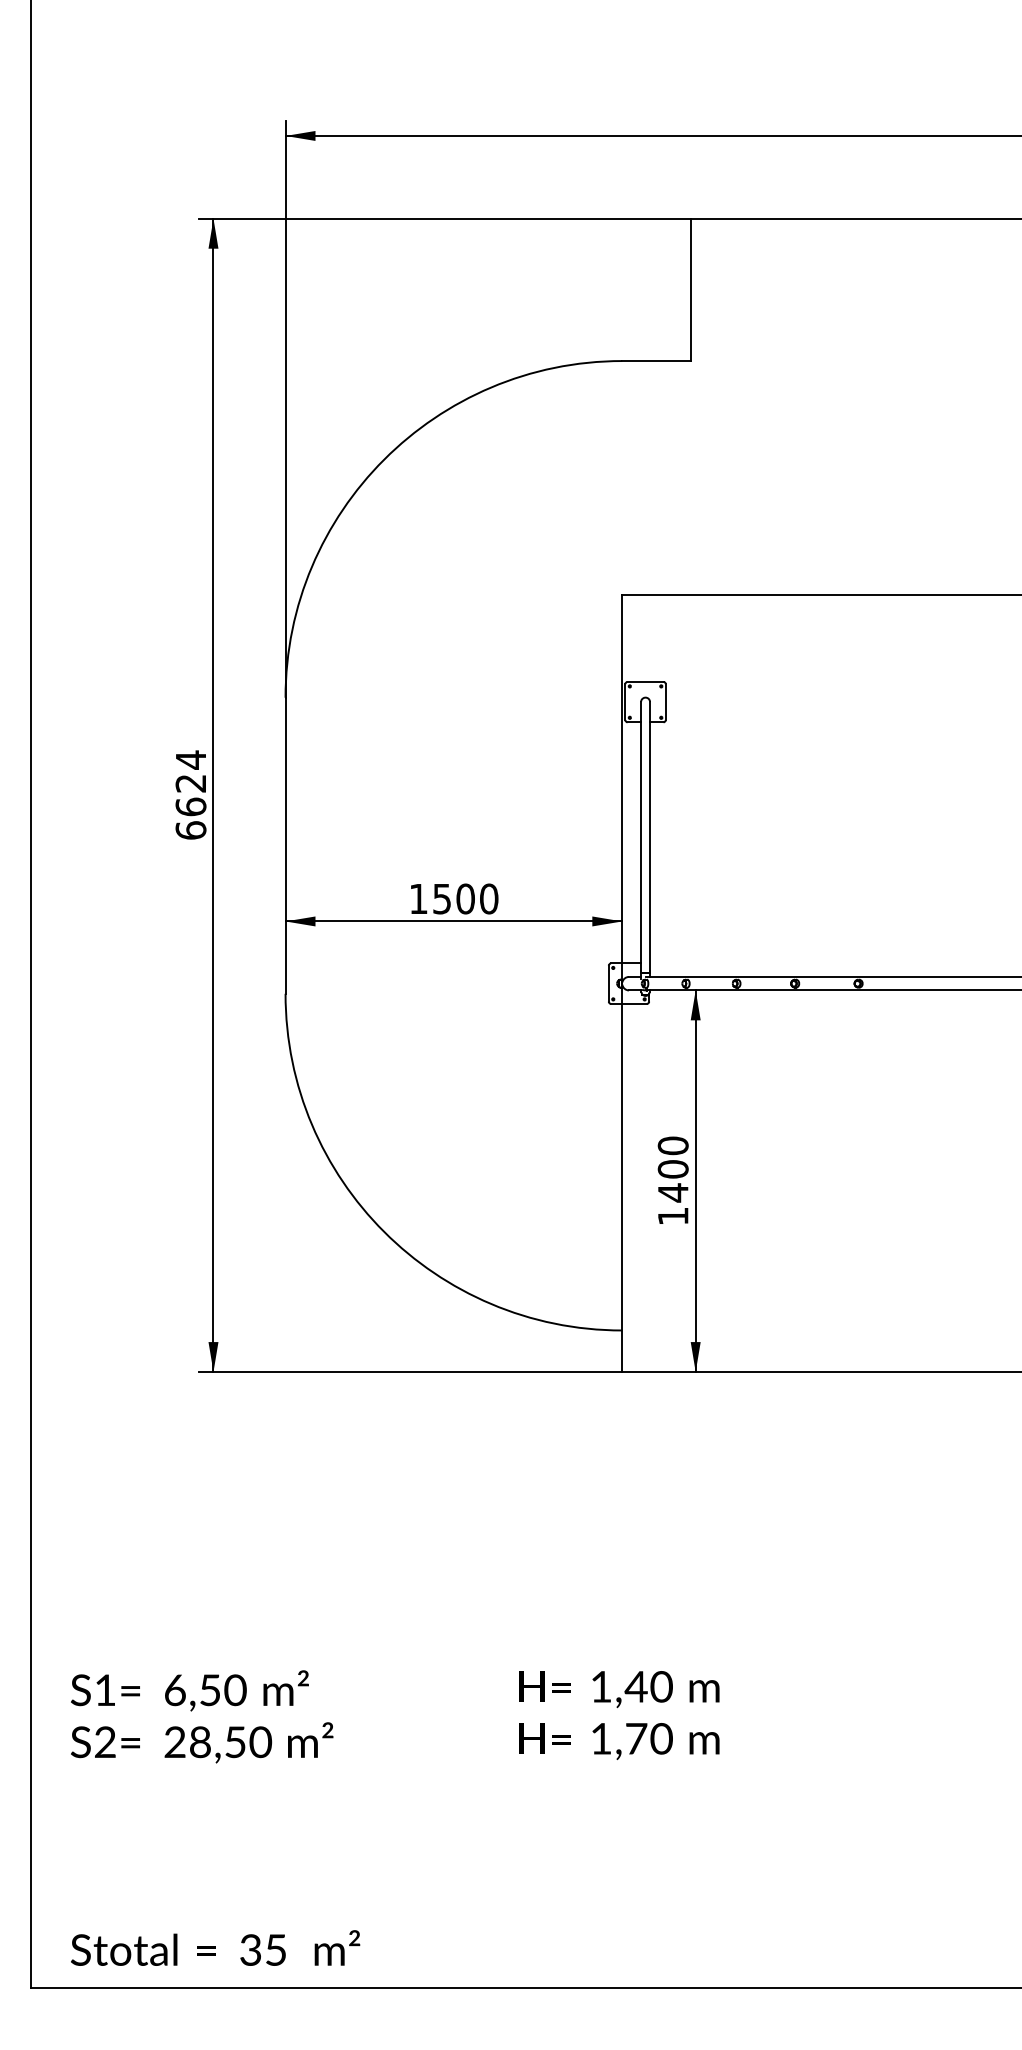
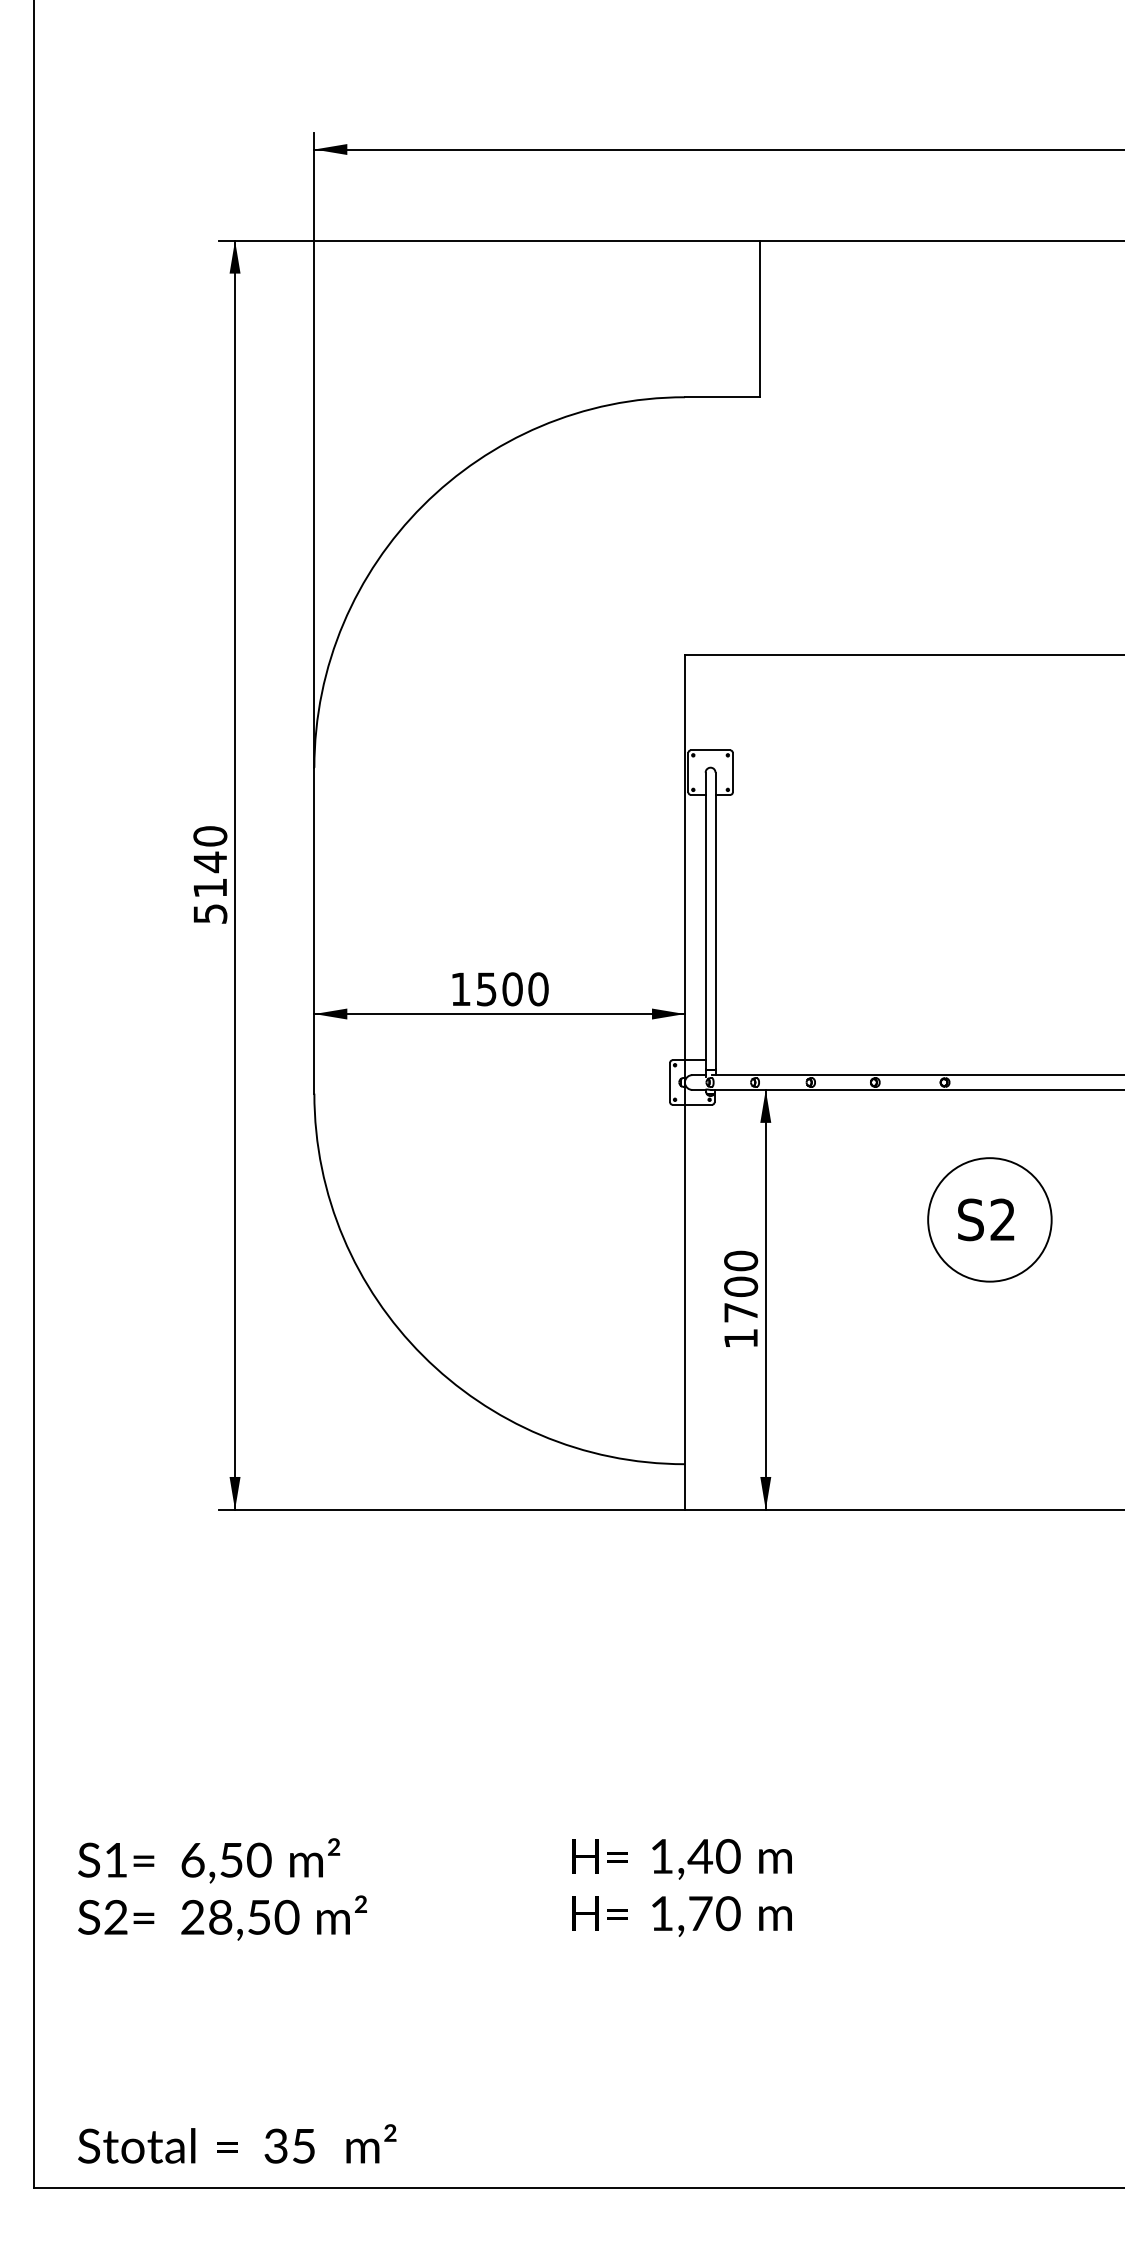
text: (190, 794) -> (209, 874), 6624 -> 5140
part: (899, 1108) -> (990, 1219), added
text: (673, 1192) -> (741, 1312), 1400 -> 1700

